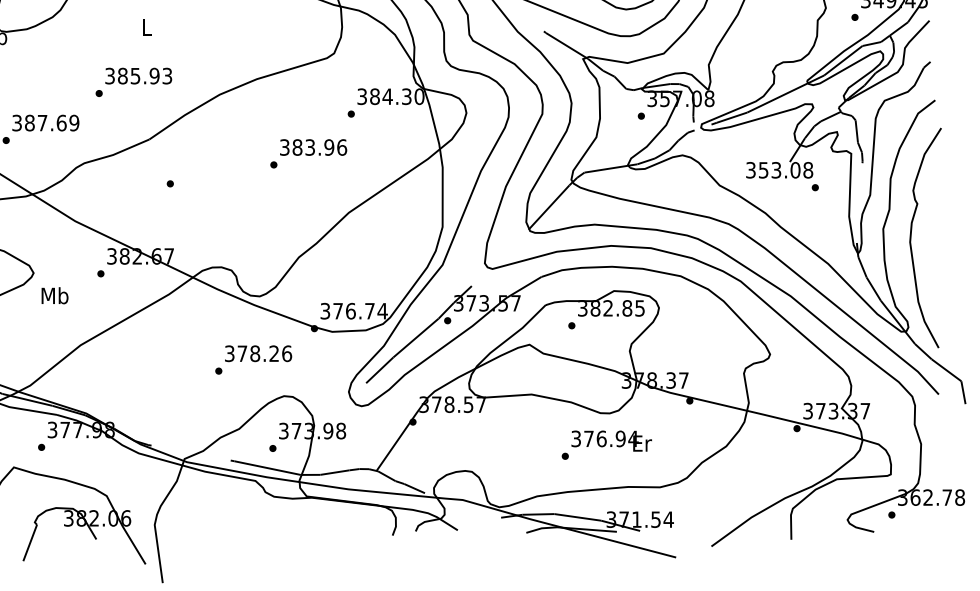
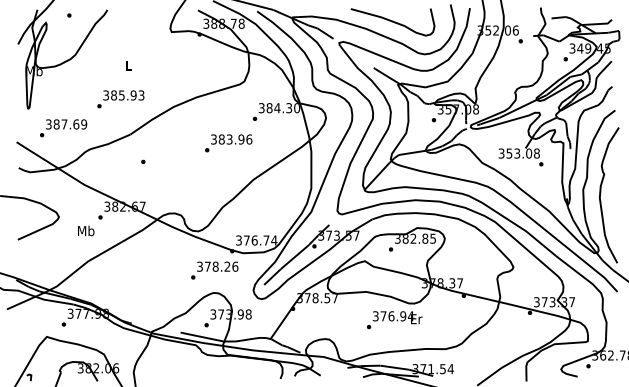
text: (55, 294) -> (86, 230), moved
text: (253, 359) -> (214, 270), moved
text: (606, 445) -> (394, 320), moved

